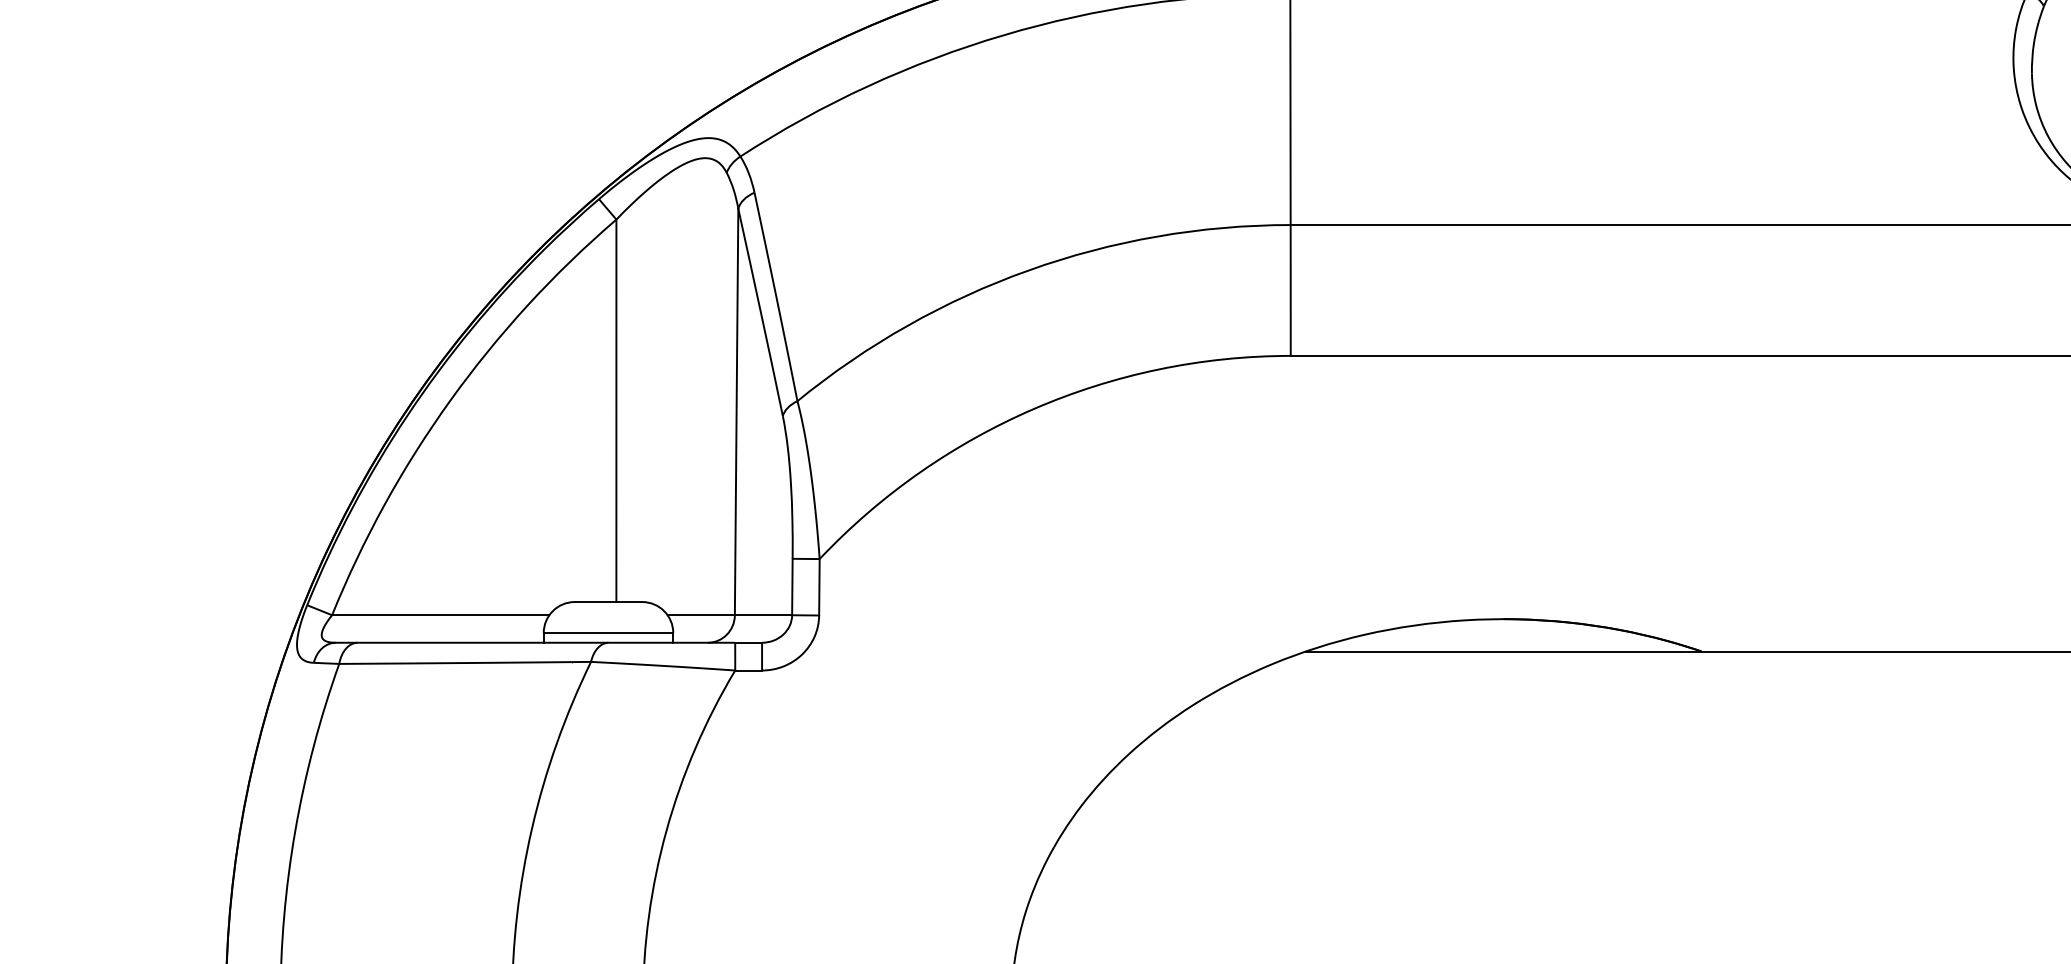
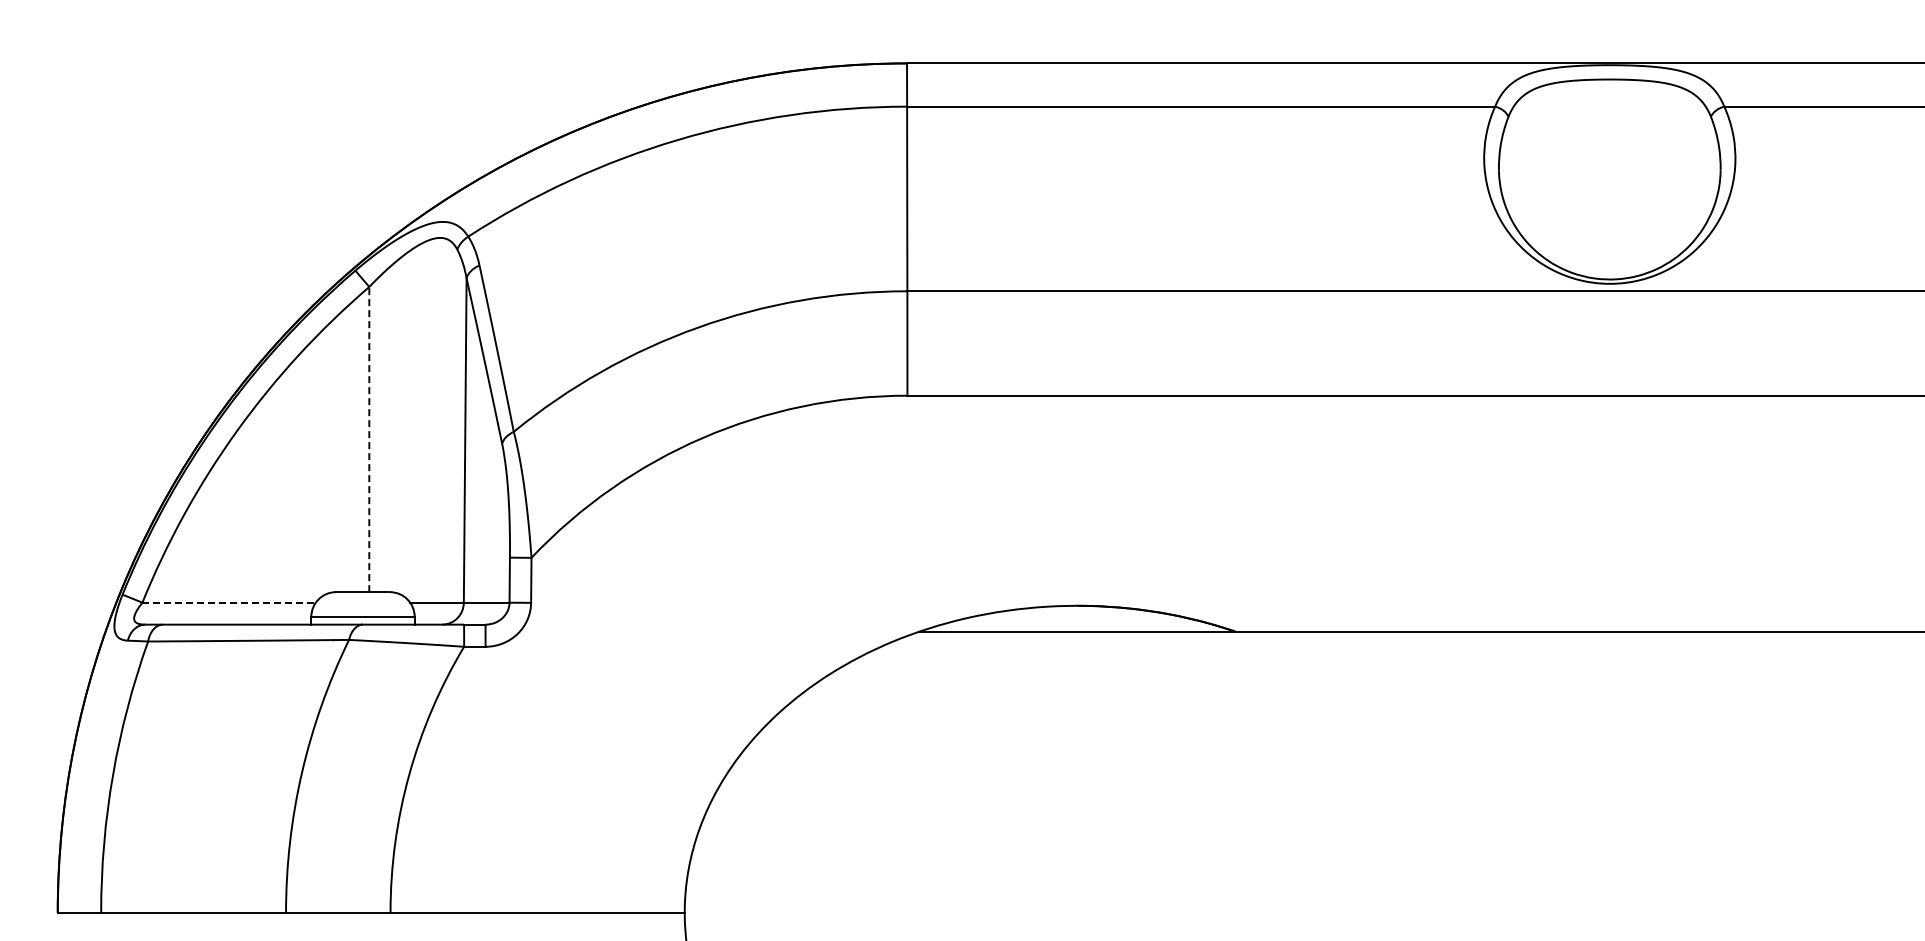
line: (616, 410) -> (369, 439), solid -> dashed
line: (441, 615) -> (229, 602), solid -> dashed

